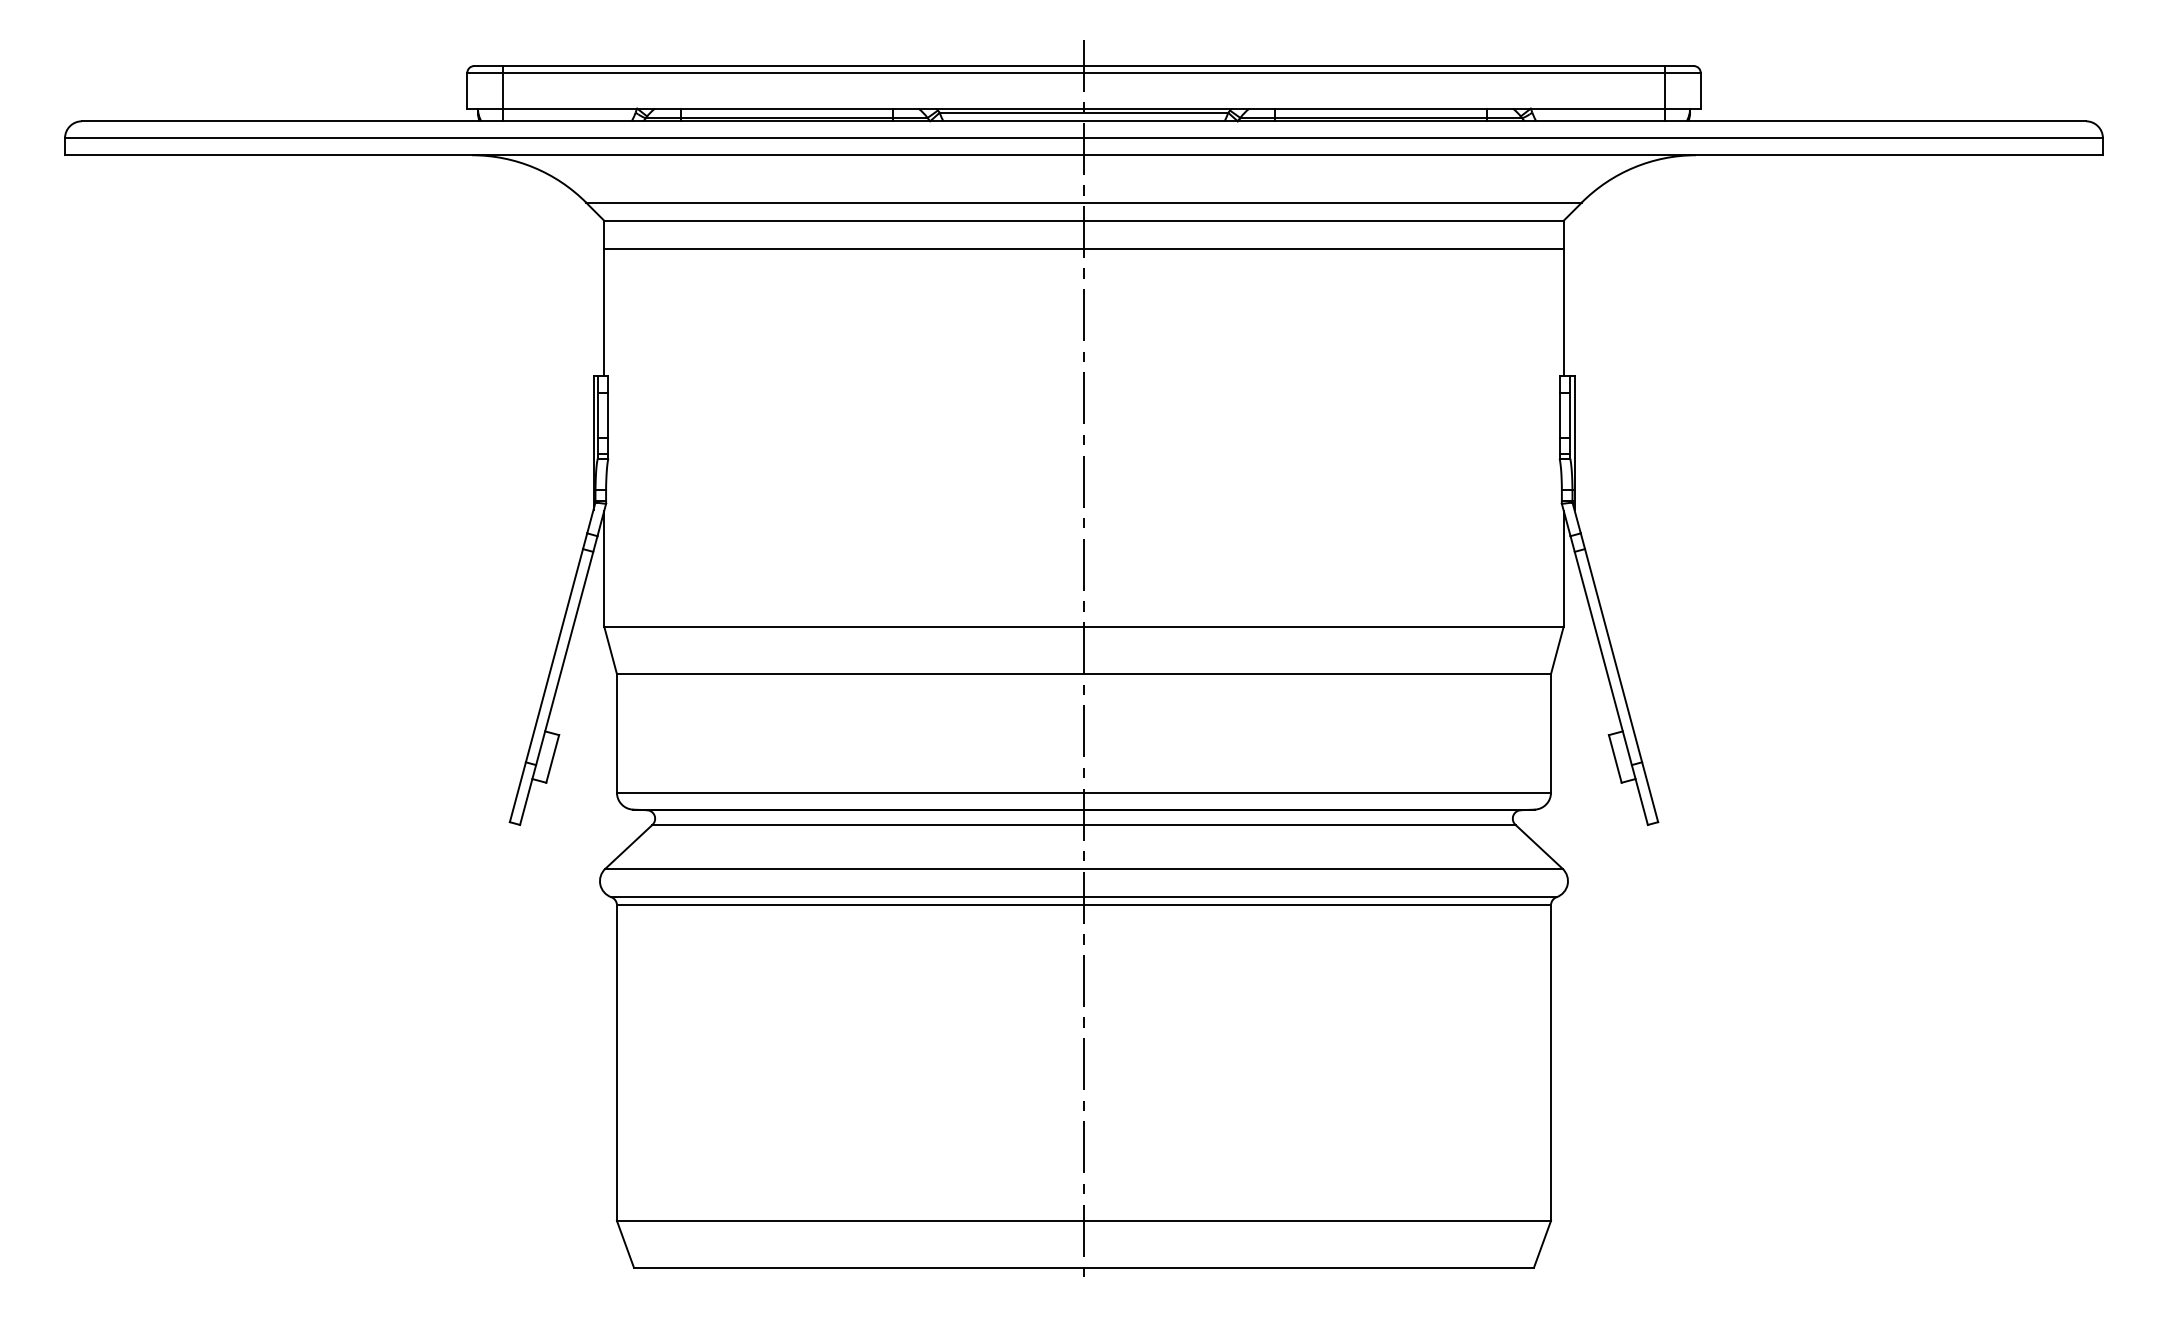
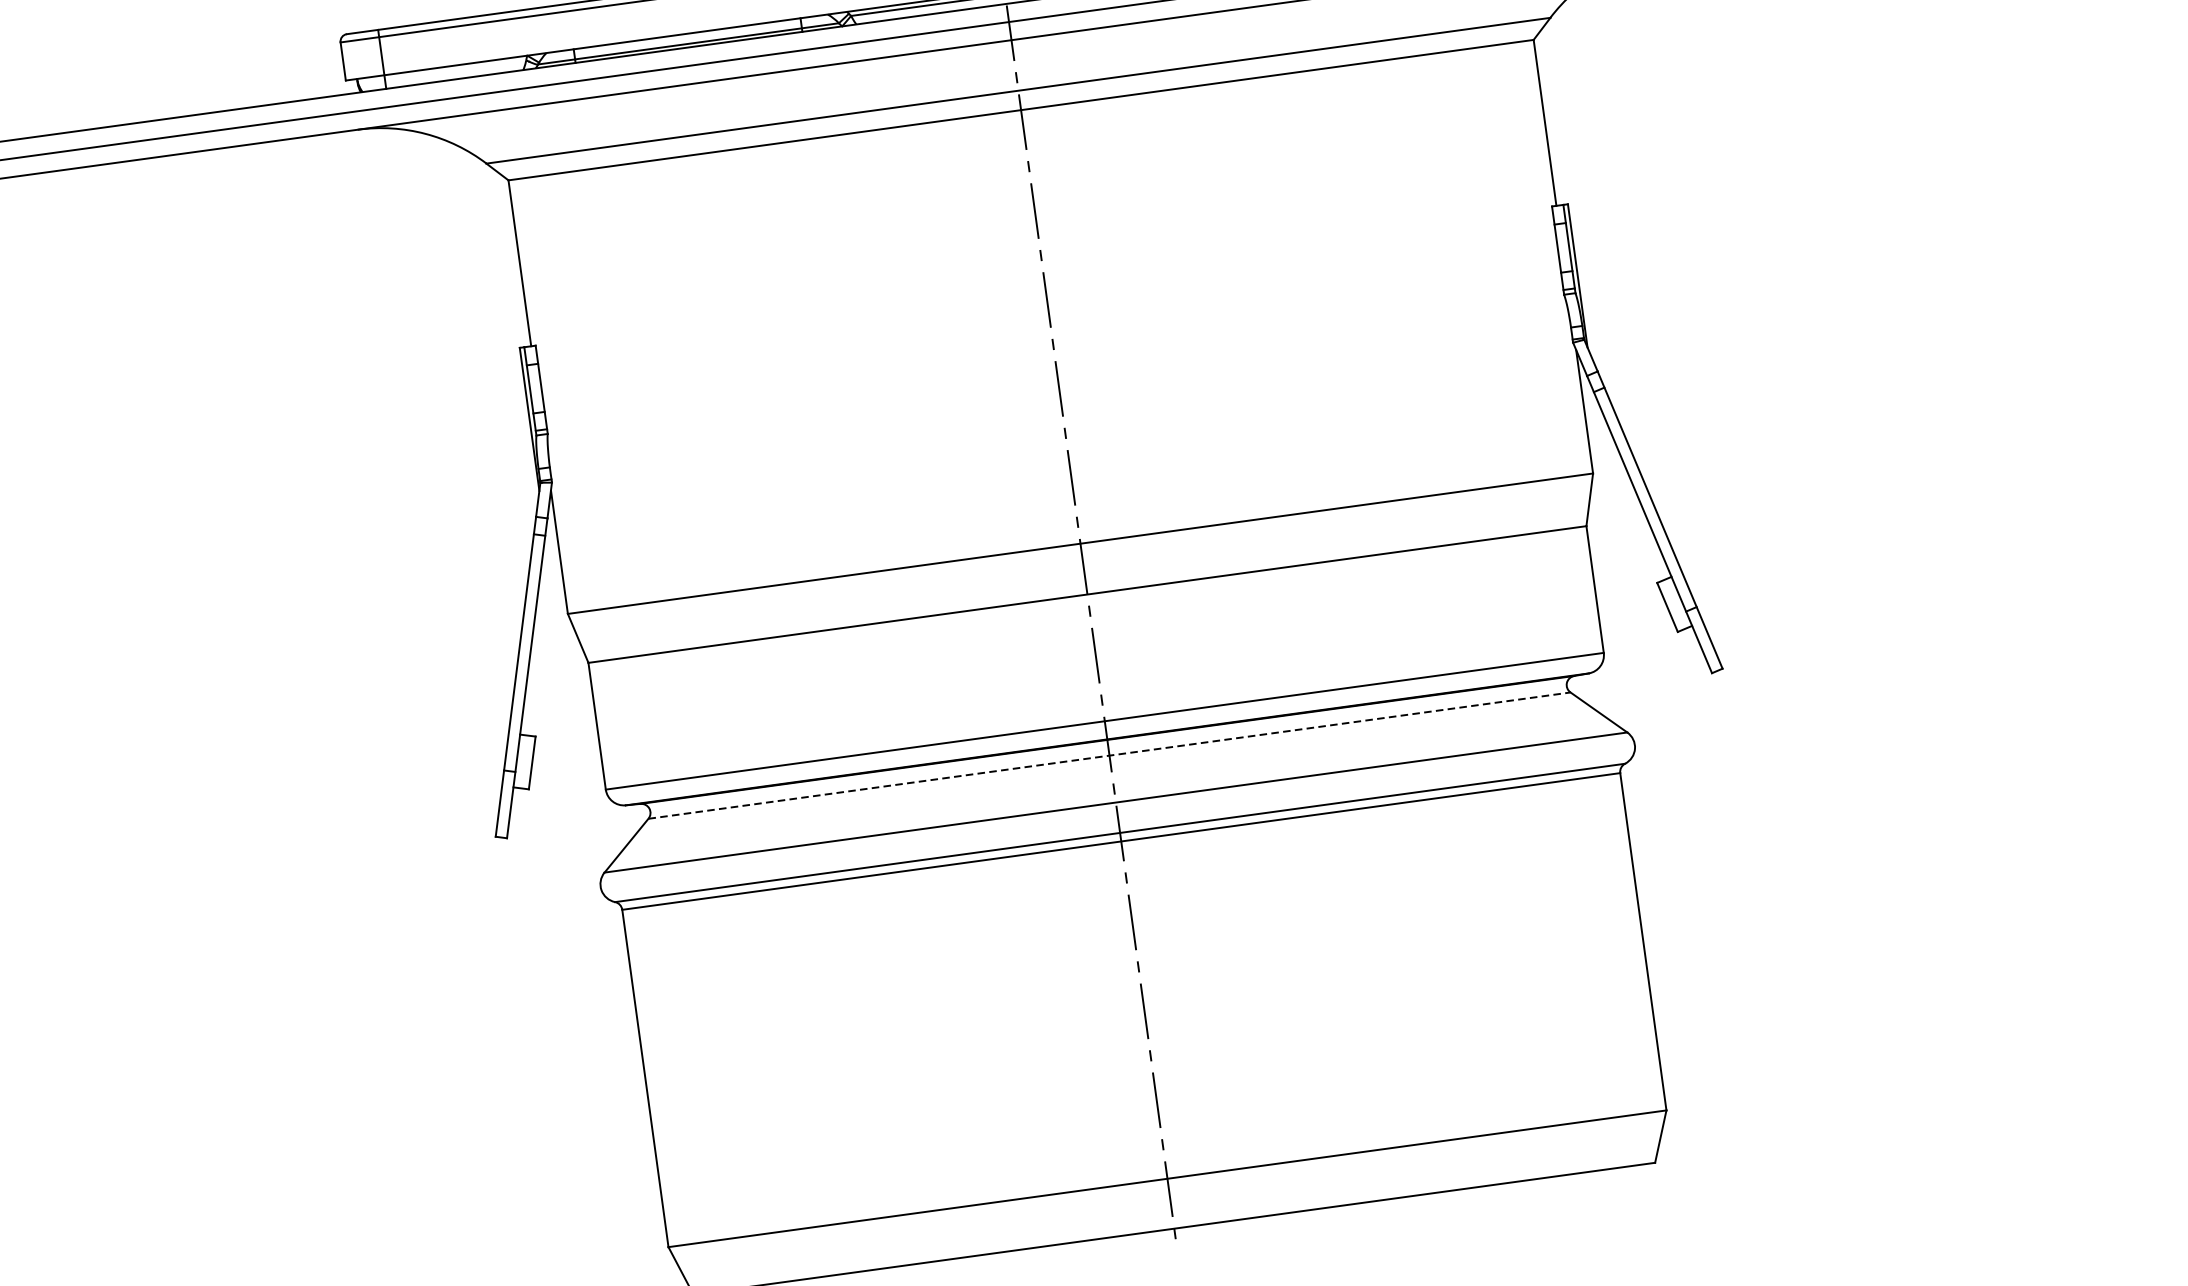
line: (1083, 248) -> (1024, 139), removed
line: (1083, 824) -> (1108, 755), solid -> dashed

